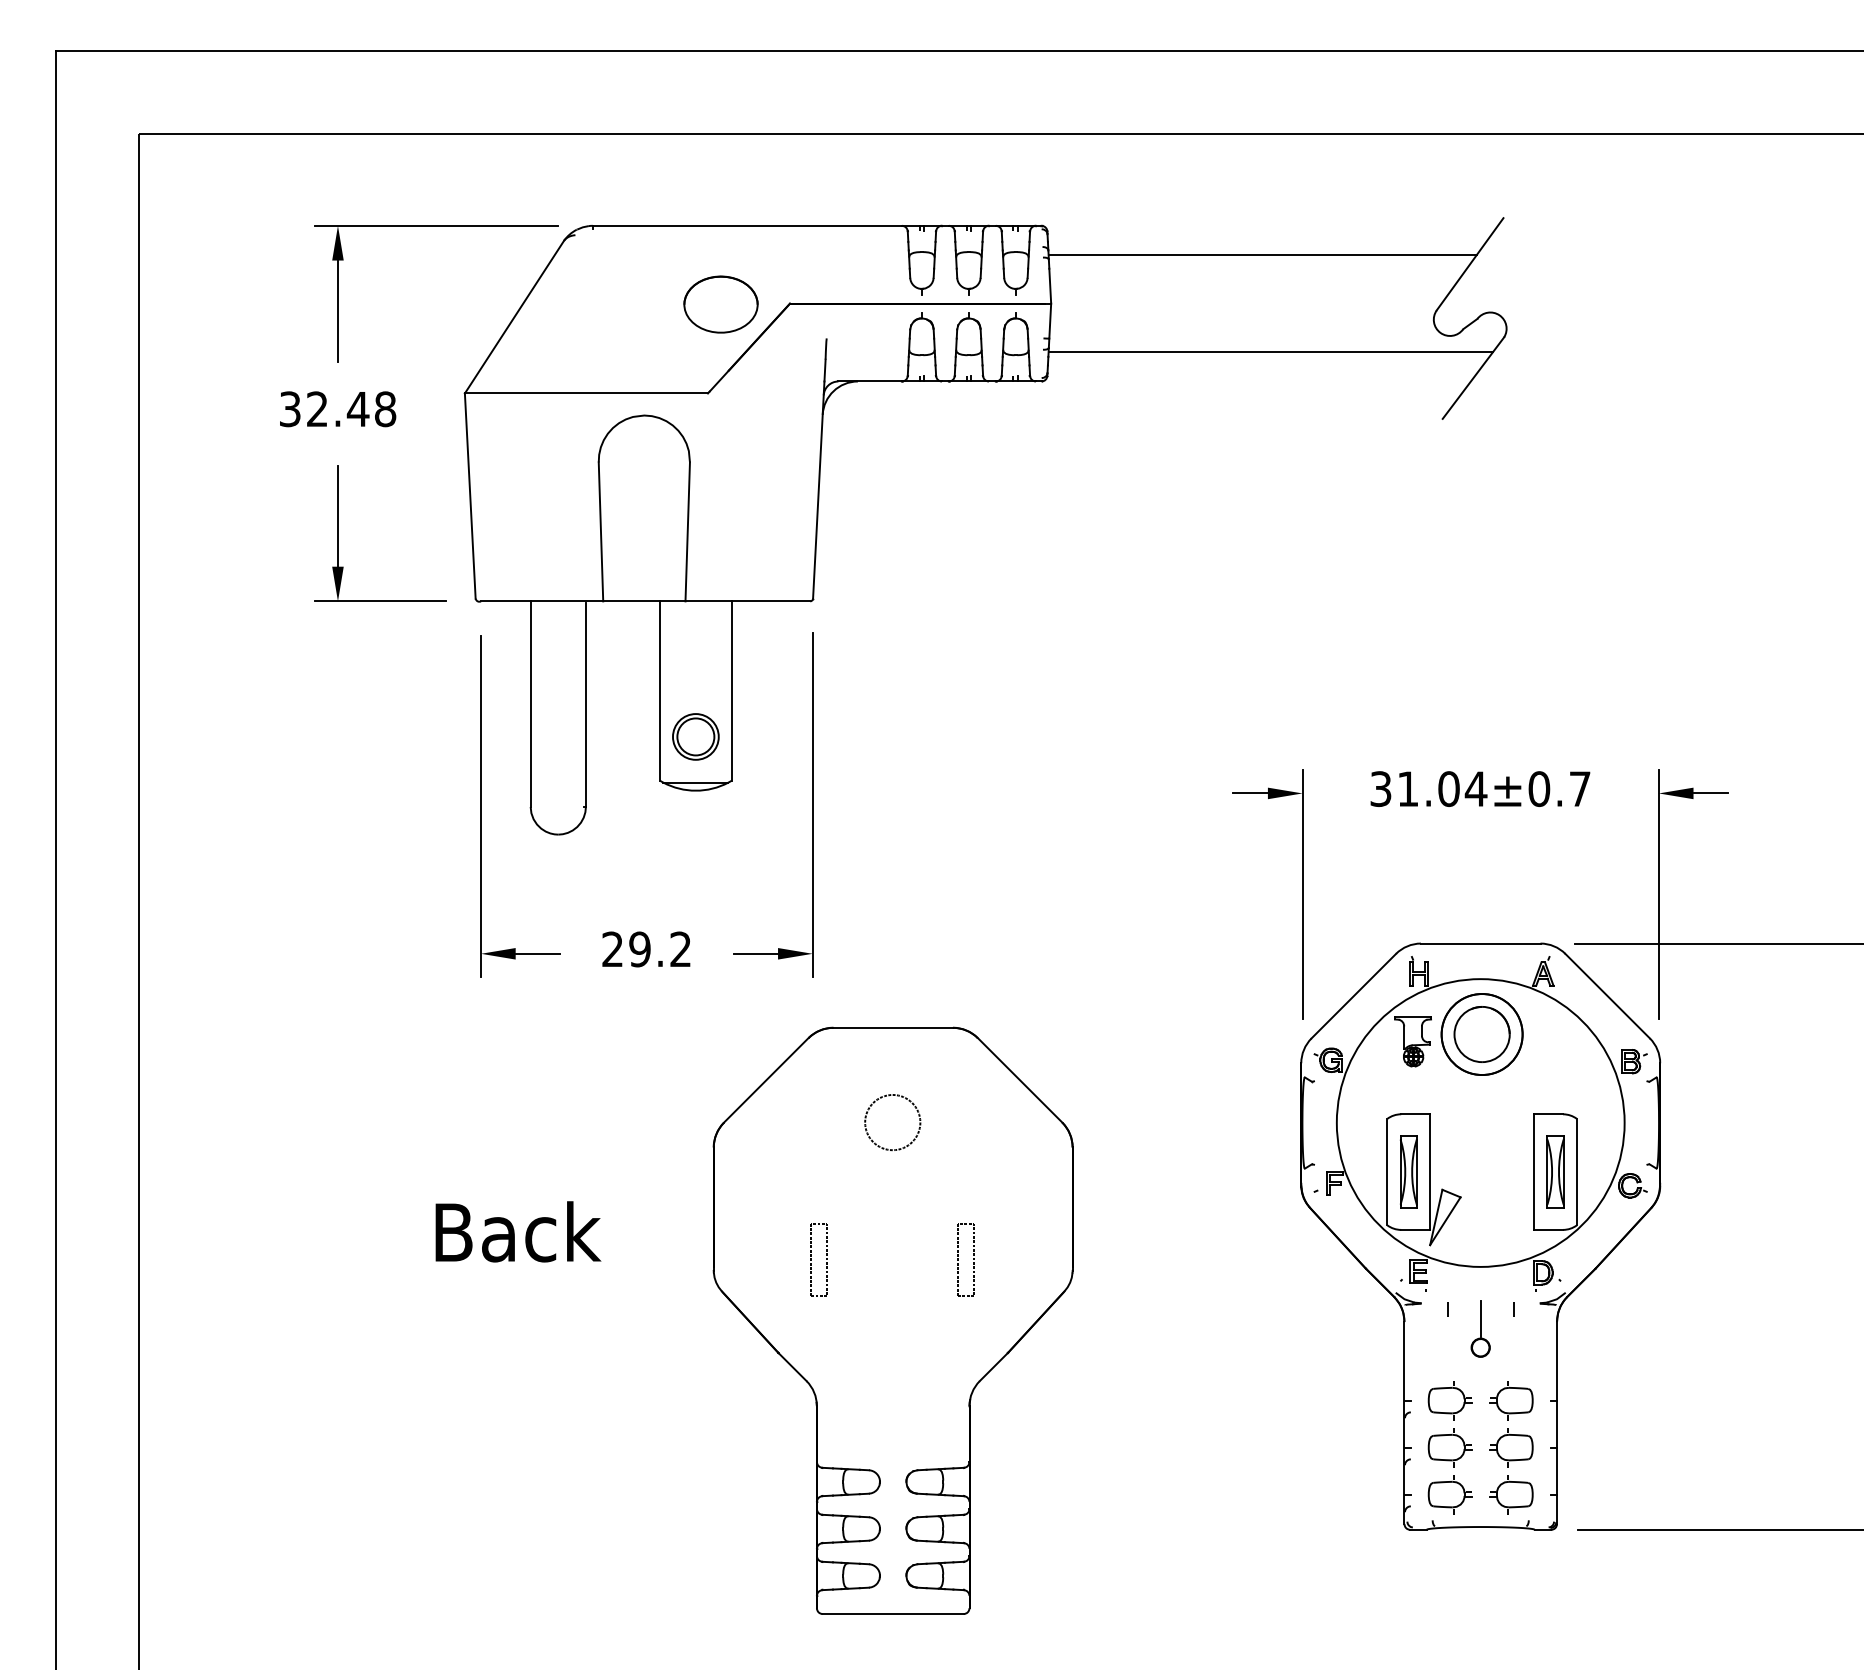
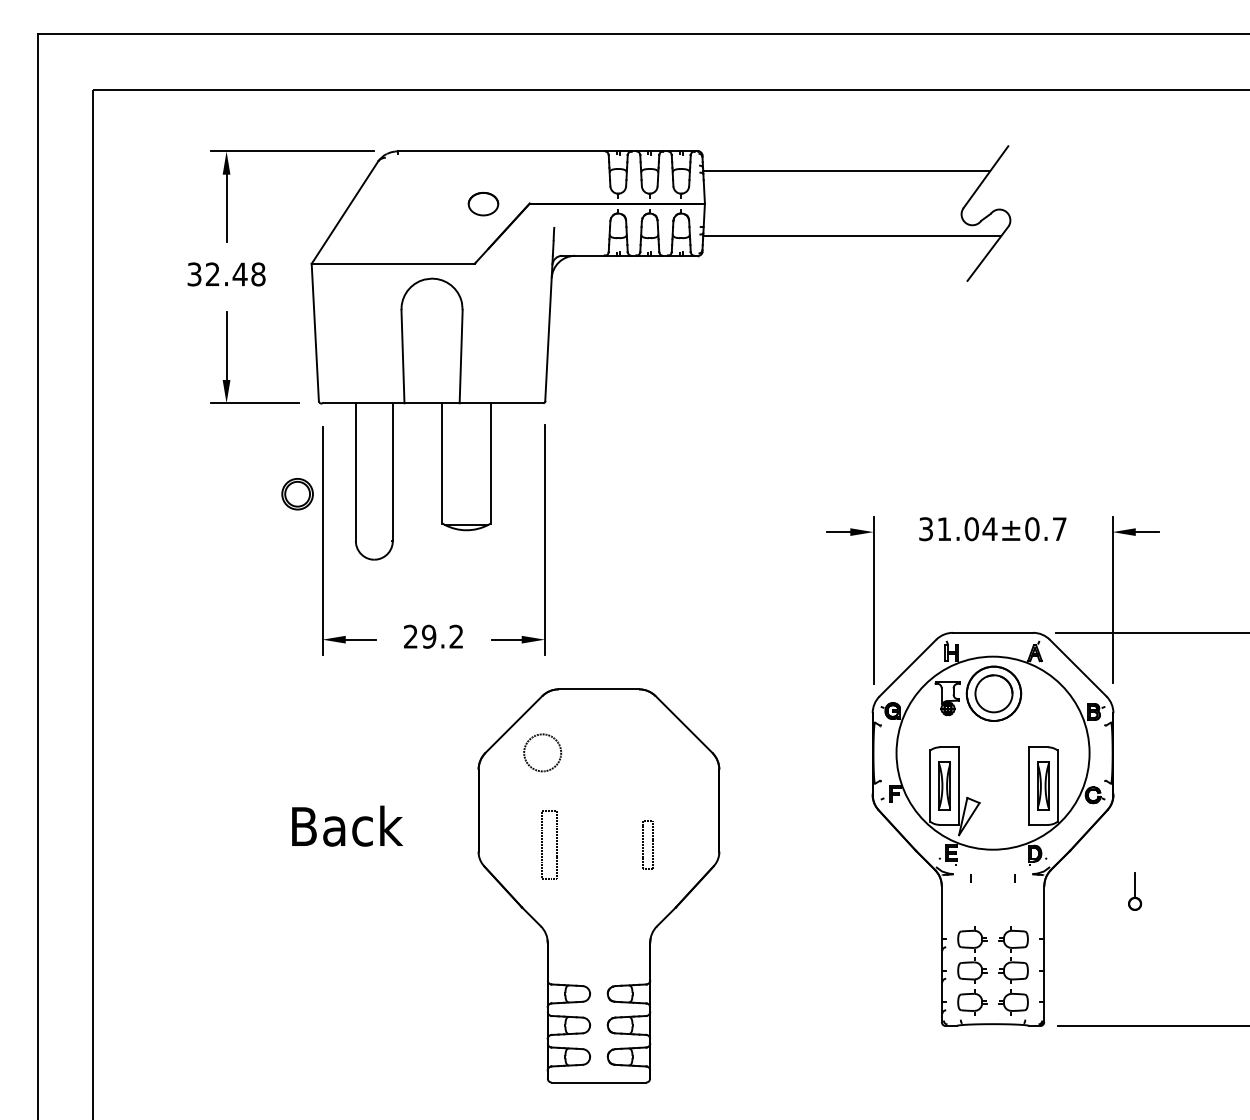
part: (721, 303) -> (483, 203), size x0.6
part: (695, 737) -> (297, 494), moved
circle: (892, 1121) -> (542, 752), moved
part: (819, 1259) -> (549, 844), size x1.4
part: (1481, 1329) -> (1135, 891), moved

